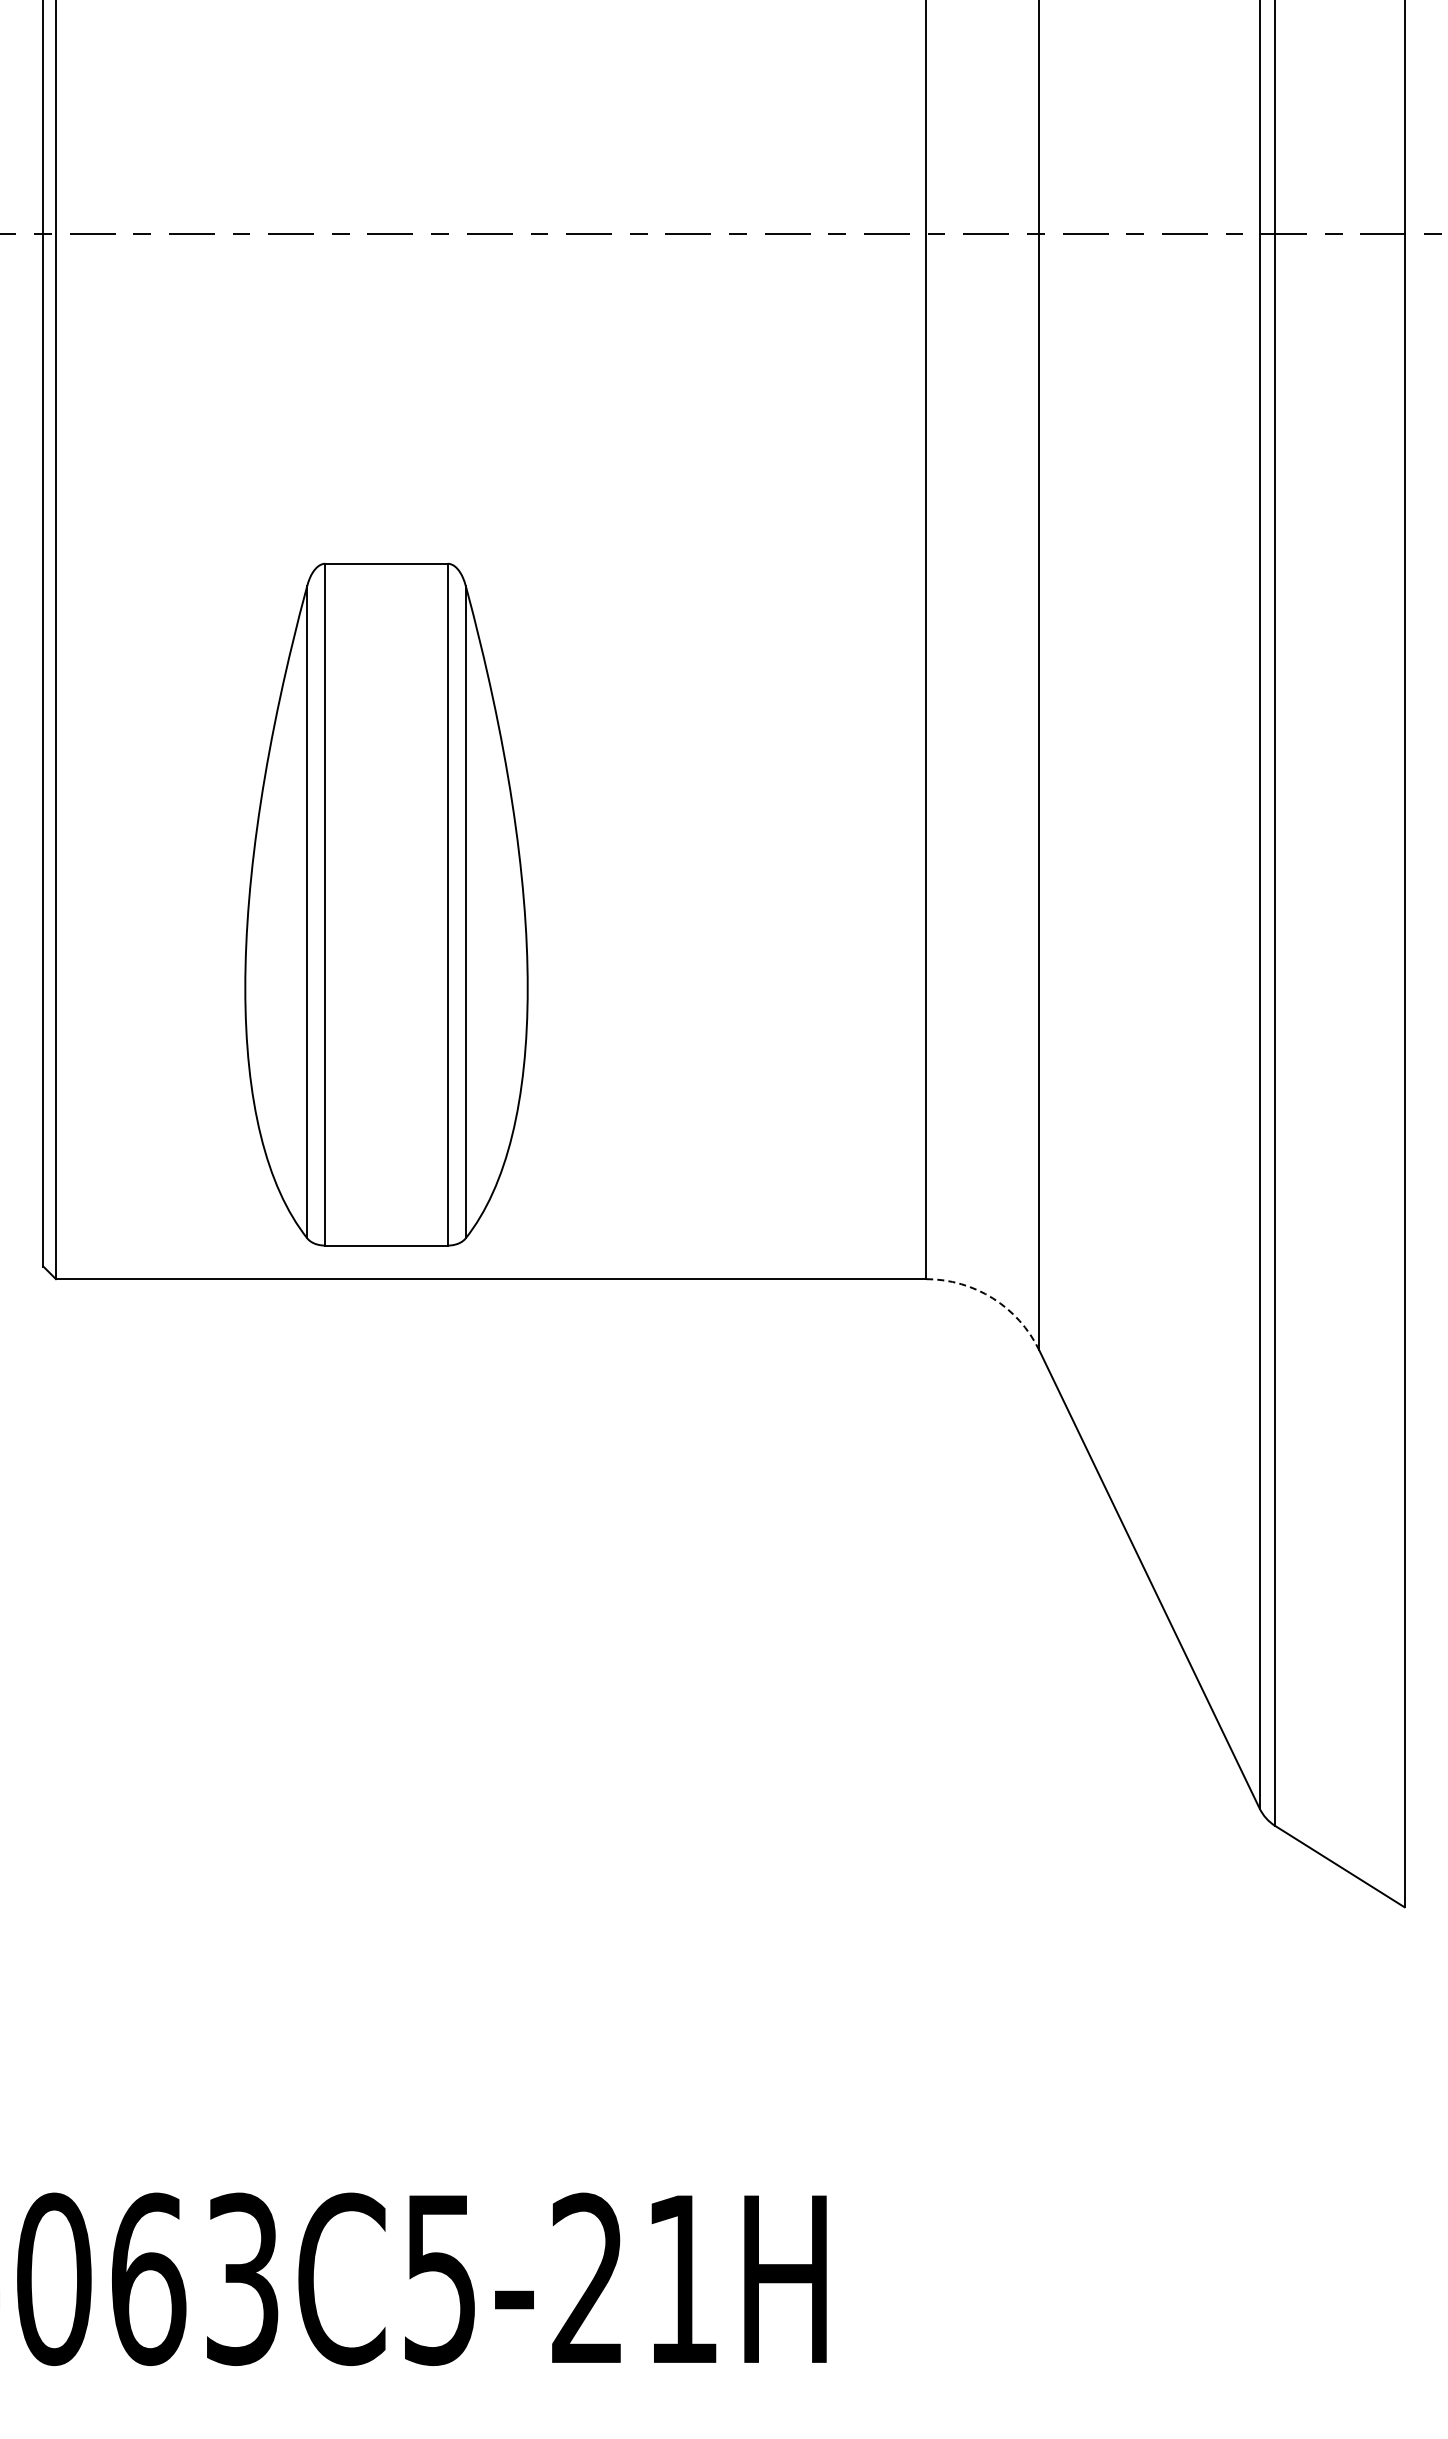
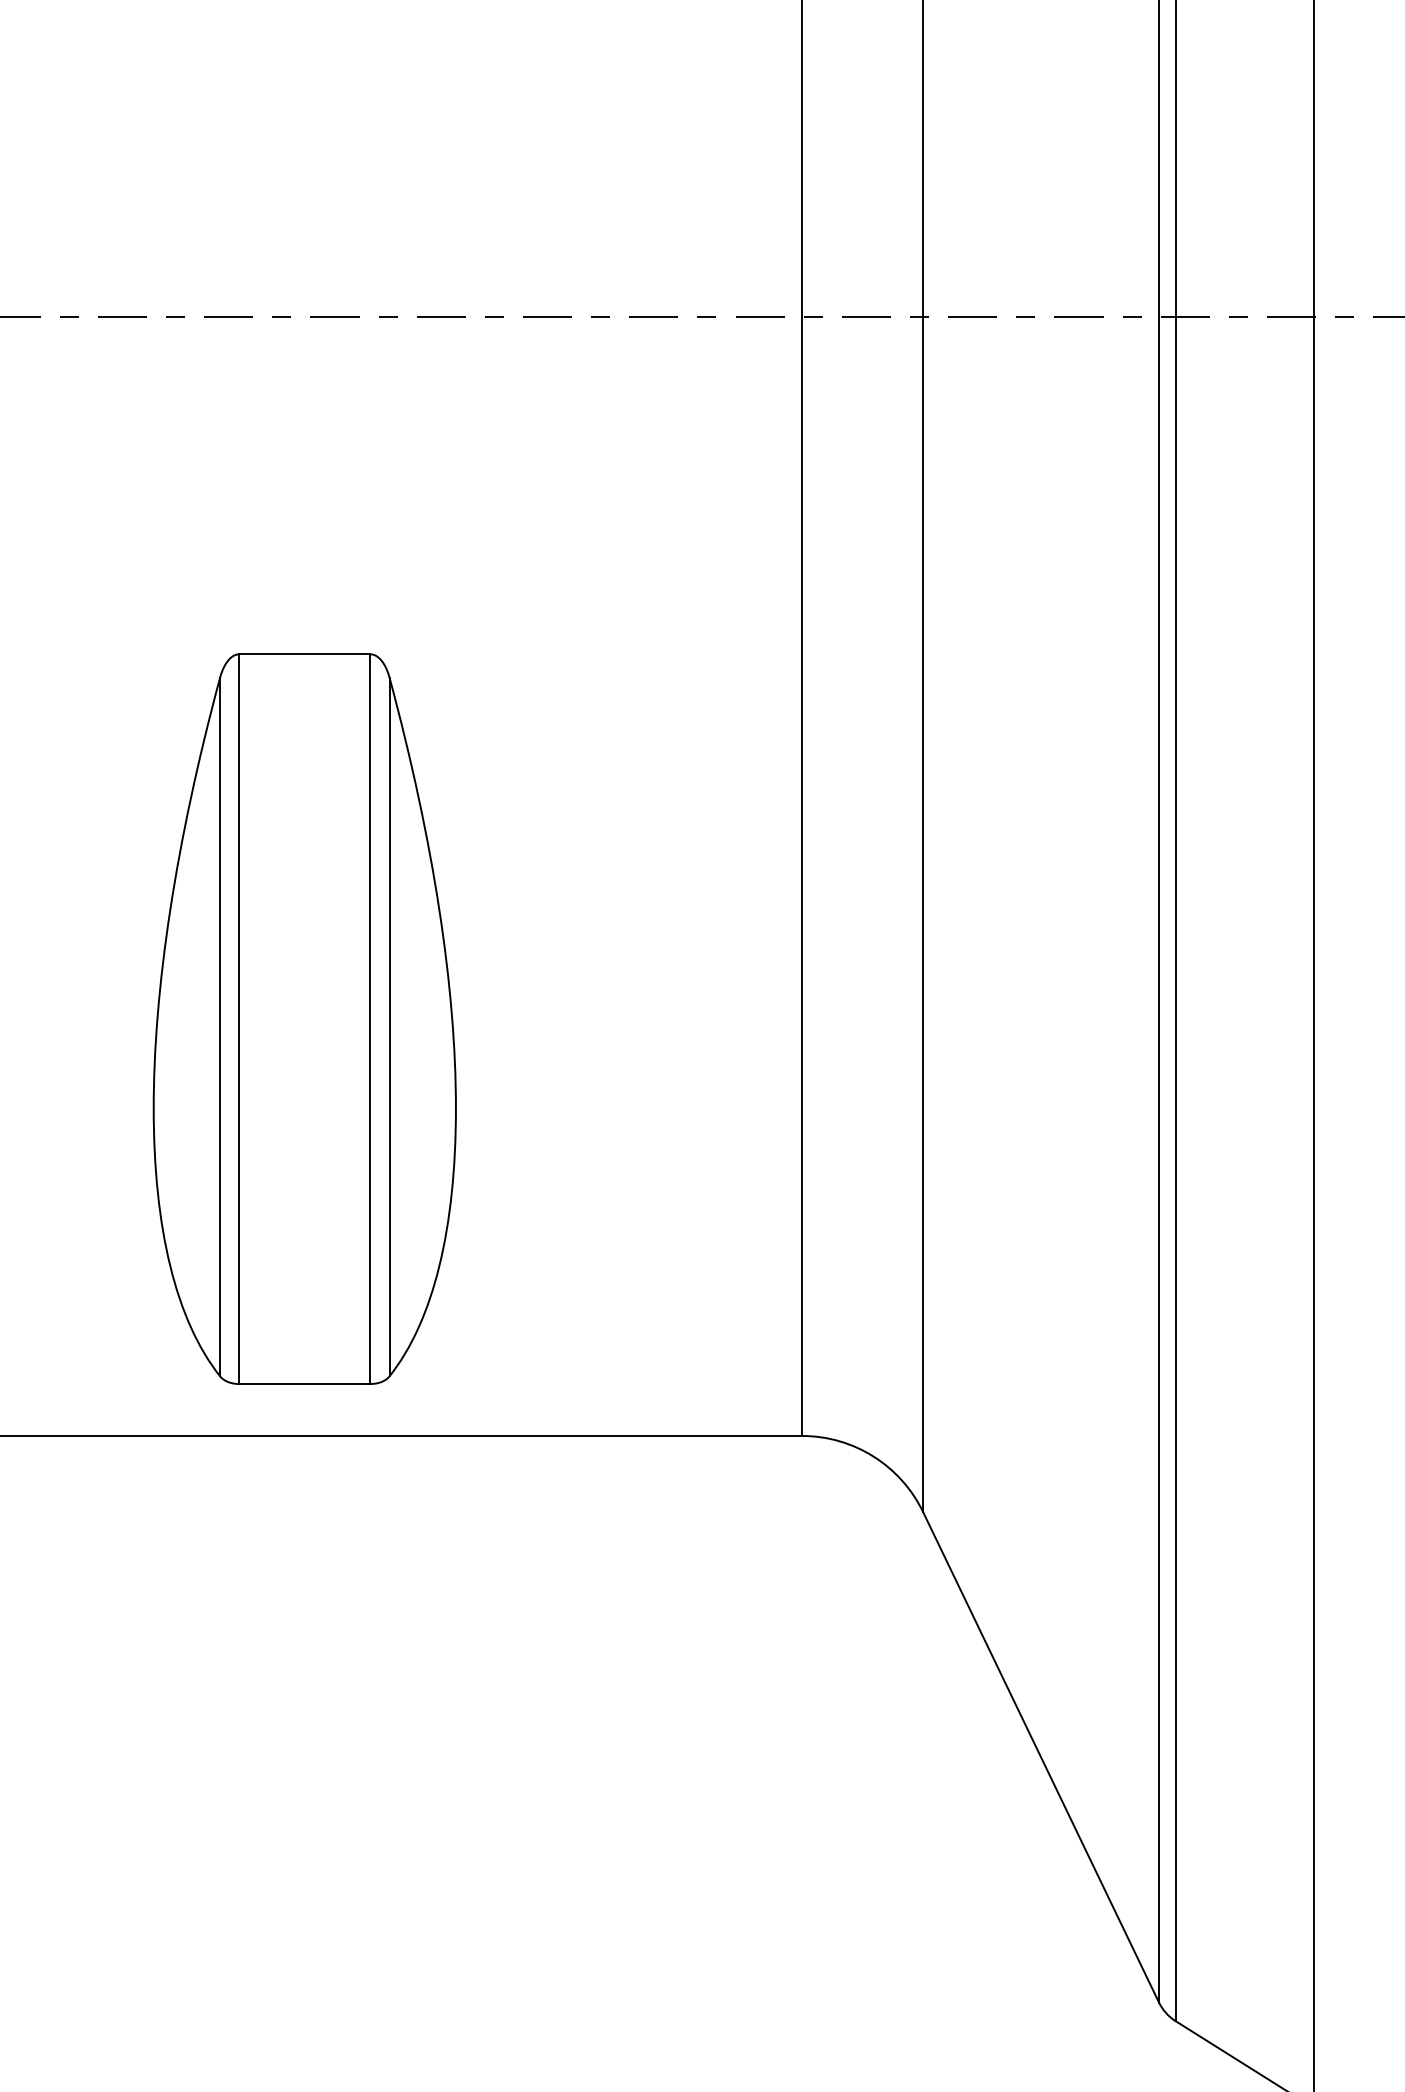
part: (386, 904) -> (304, 1018), moved
arc: (992, 1298) -> (873, 1456), dashed -> solid

